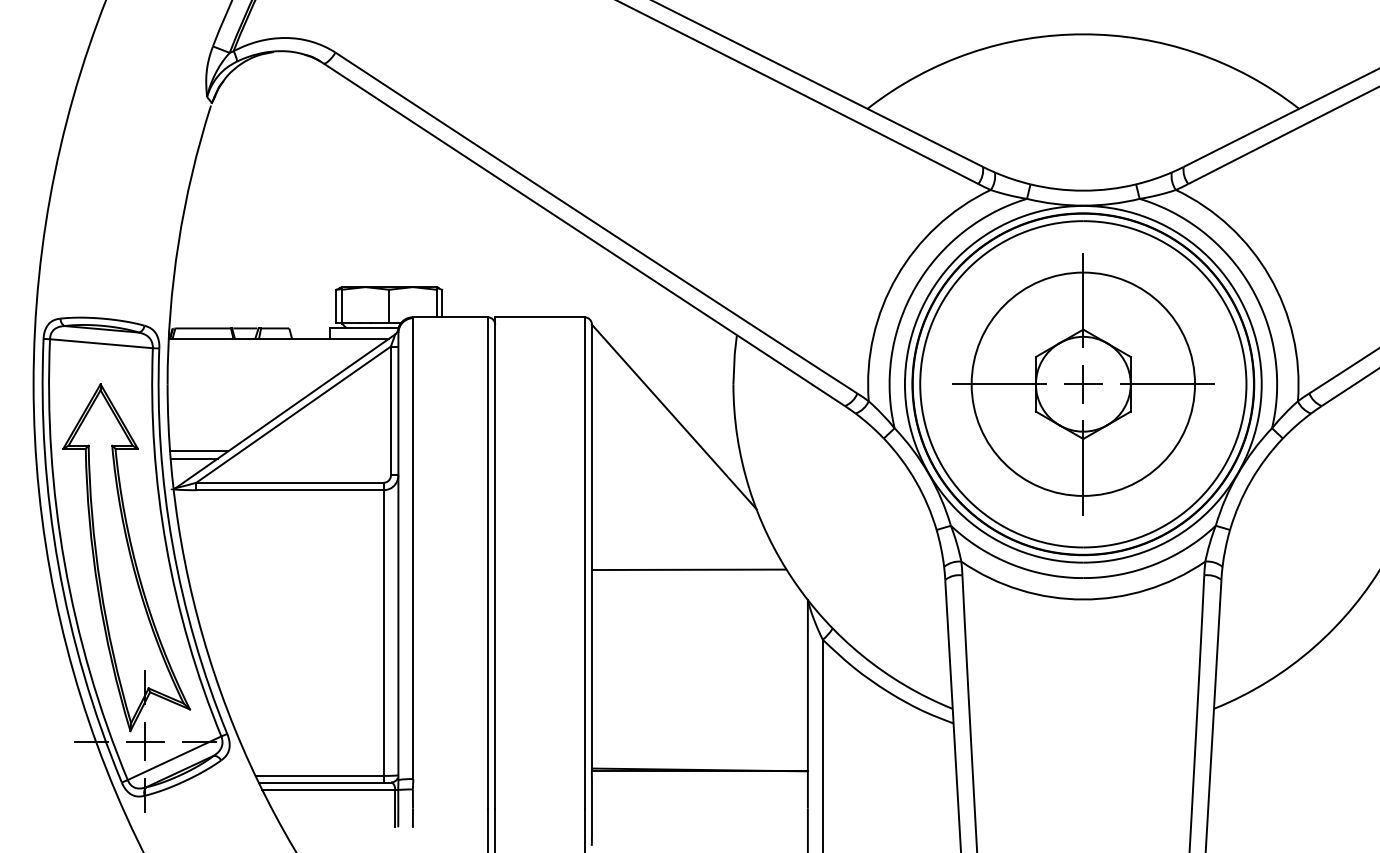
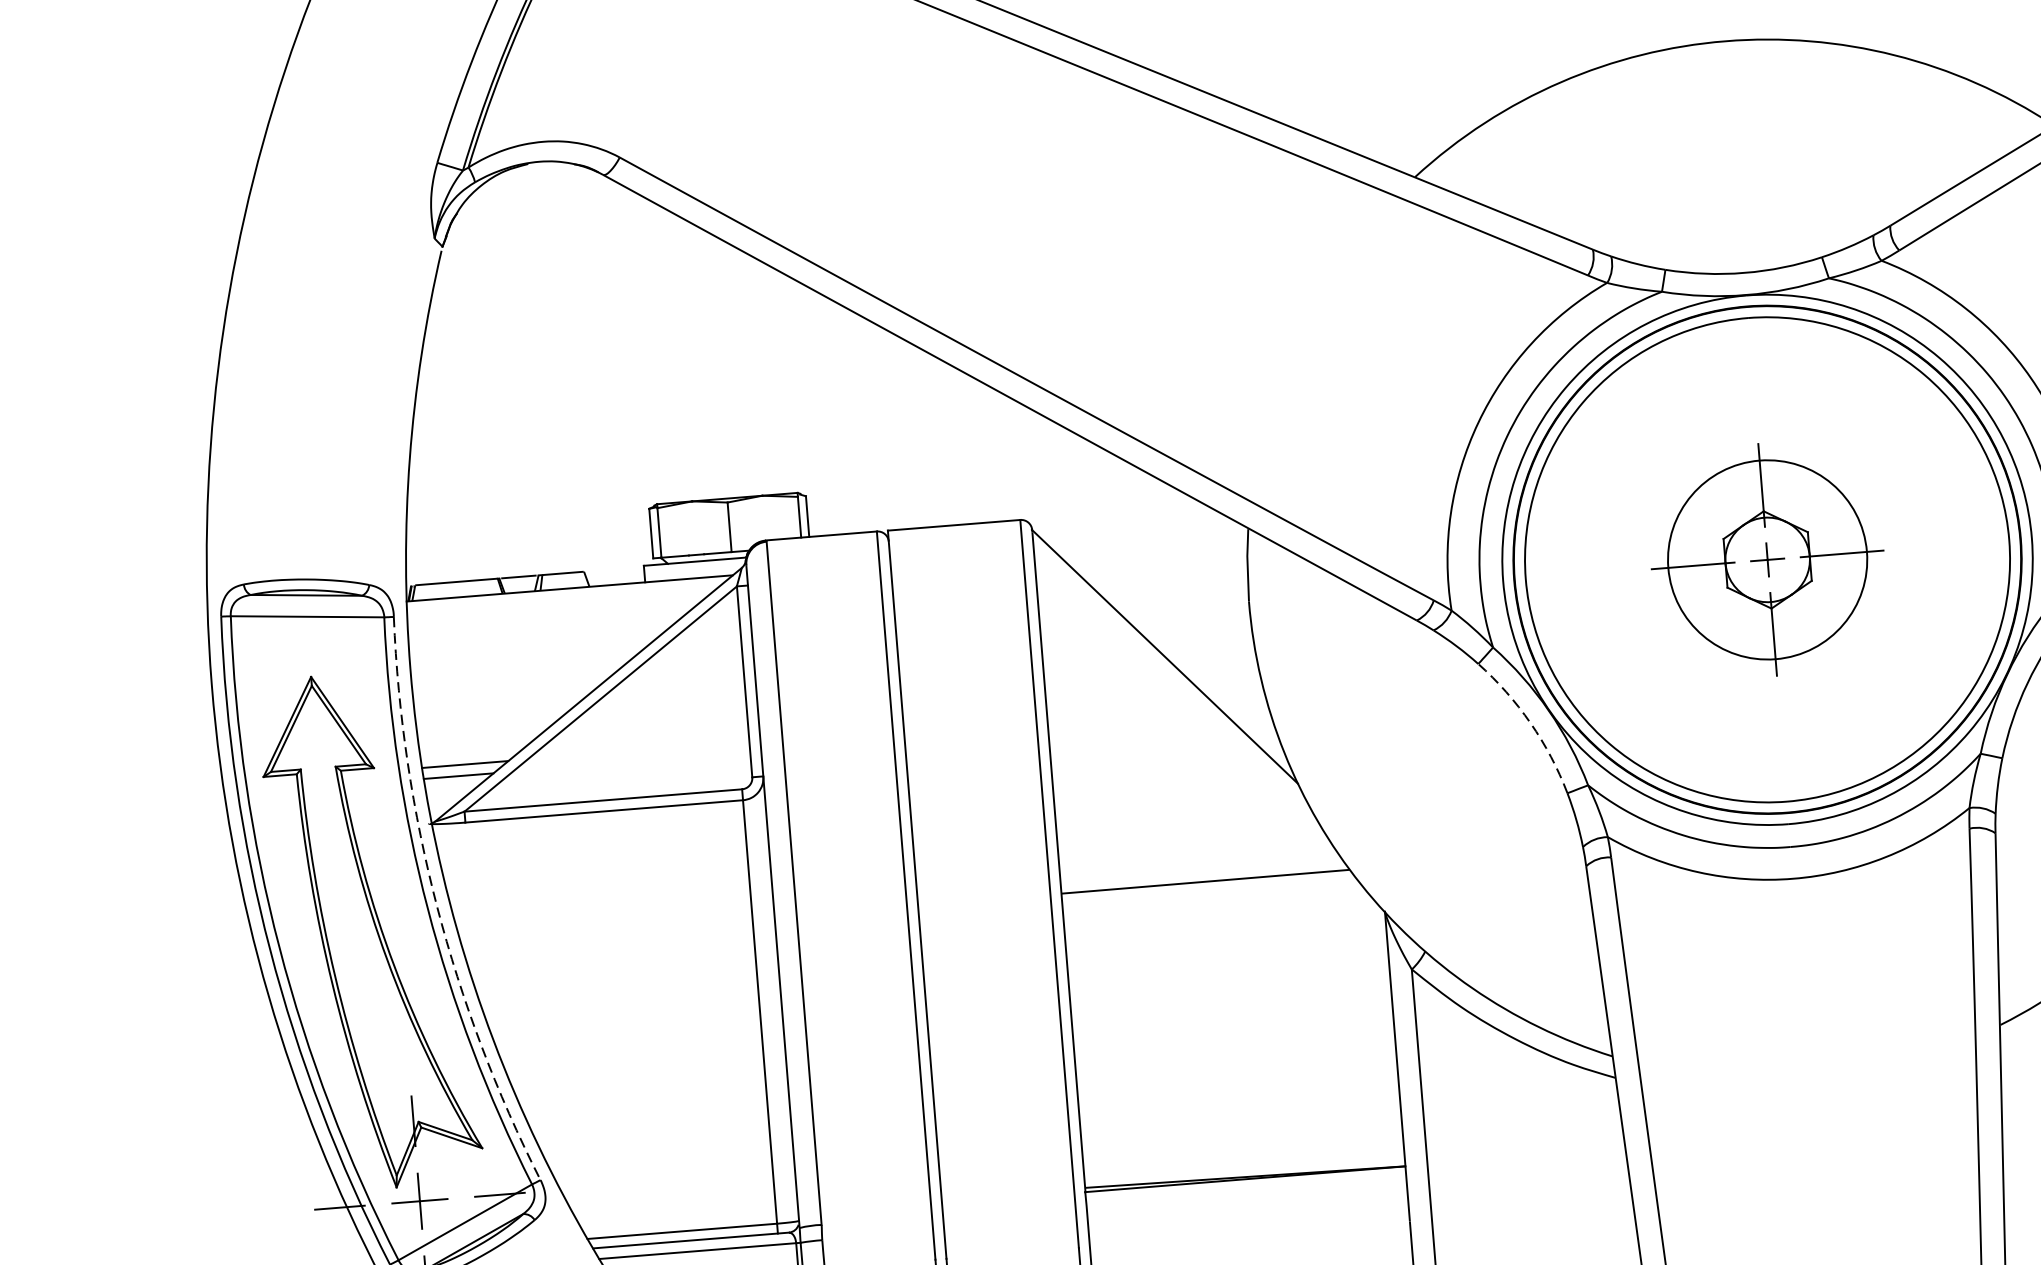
part: (1083, 384) -> (1767, 560), size x0.6
arc: (915, 481) -> (1530, 723), solid -> dashed
arc: (172, 544) -> (436, 905), solid -> dashed

